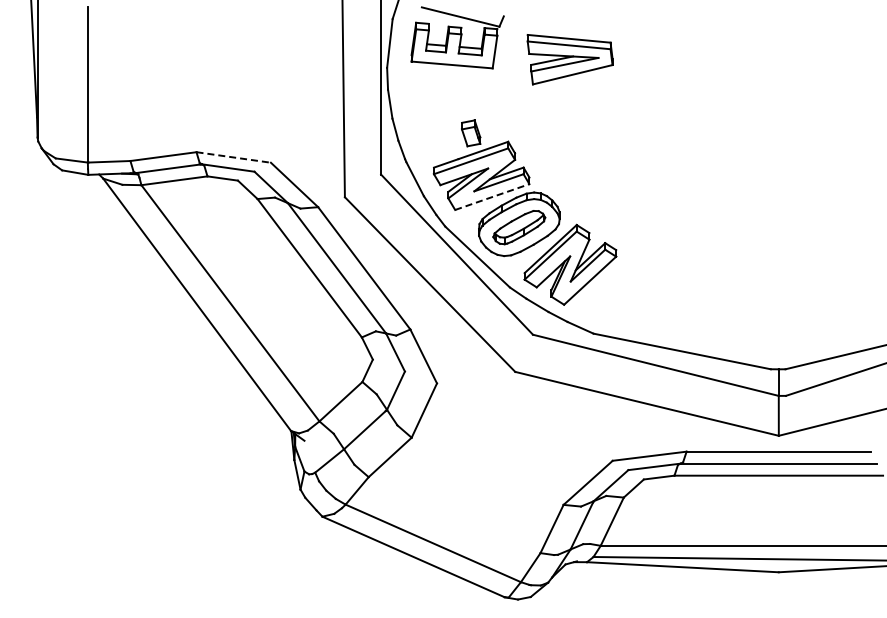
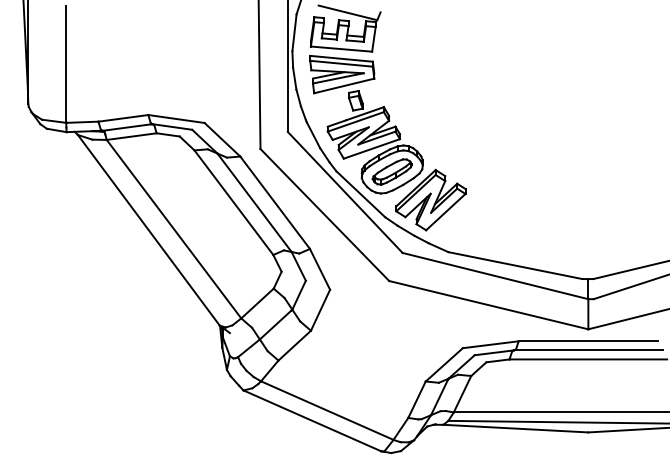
part: (569, 59) -> (341, 74), moved
line: (233, 157) -> (176, 119), dashed -> solid
line: (492, 196) -> (372, 148), dashed -> solid

